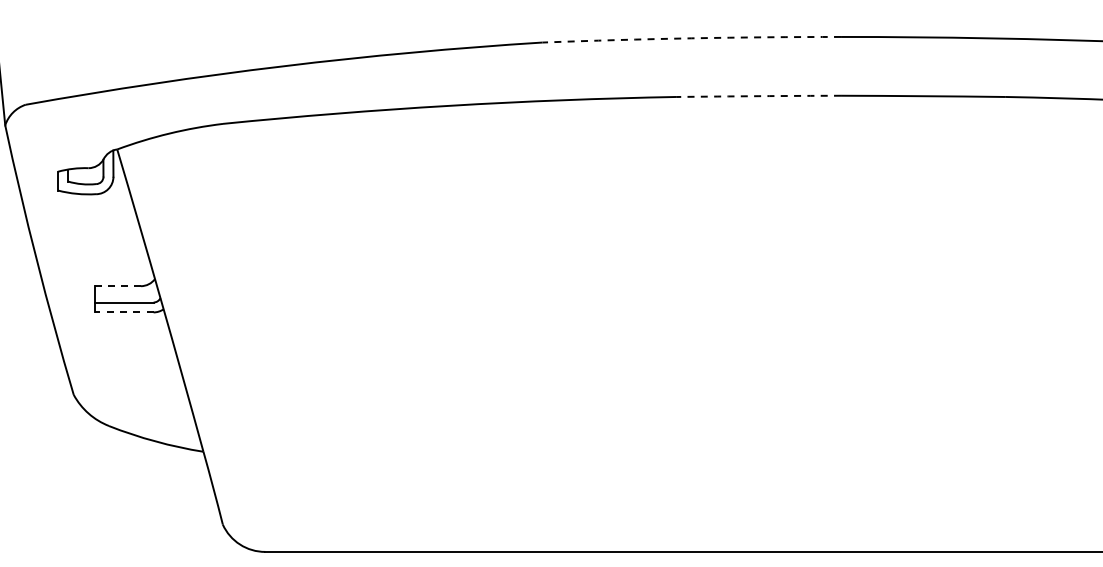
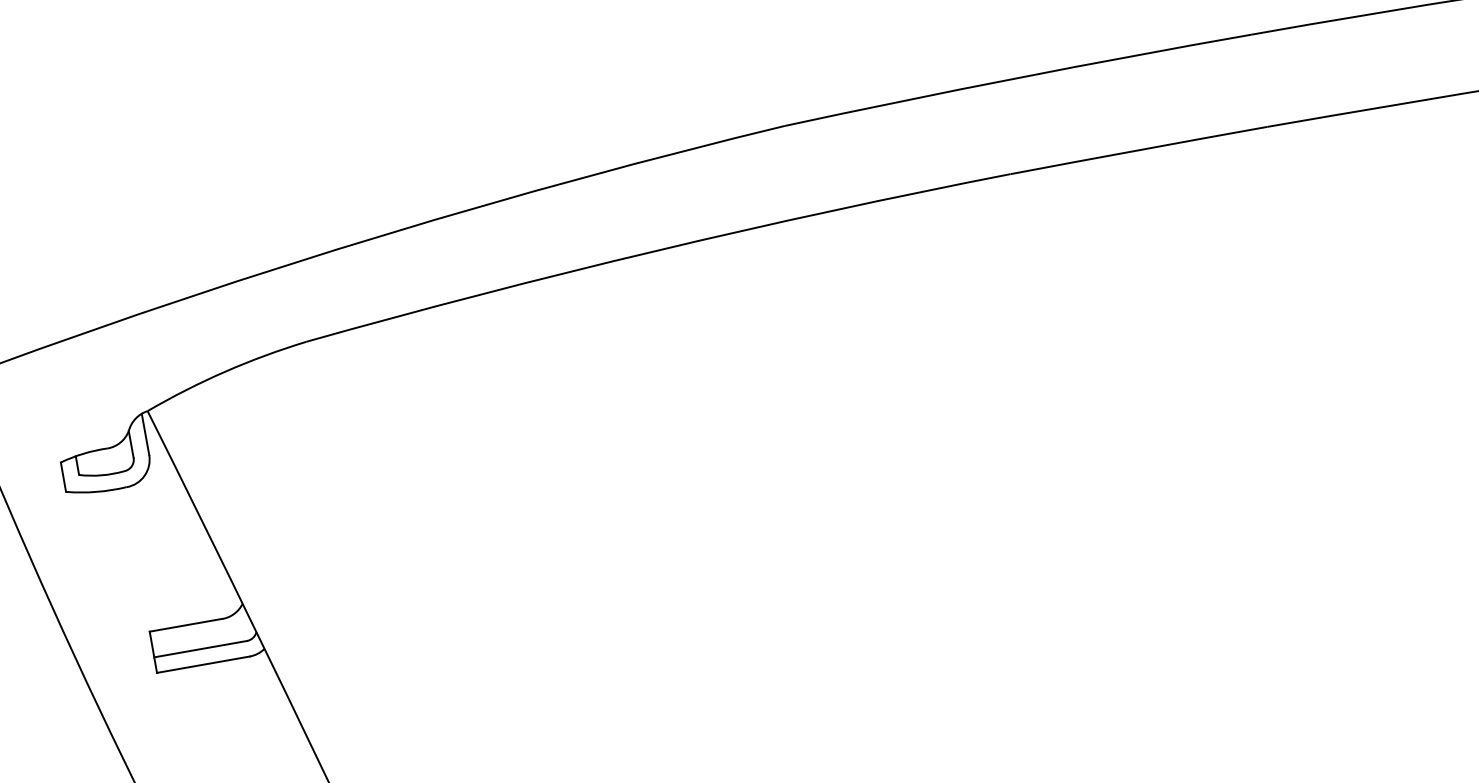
arc: (691, 38) -> (1017, 78), dashed -> solid
arc: (758, 96) -> (1138, 150), dashed -> solid
line: (118, 286) -> (187, 625), dashed -> solid
line: (124, 312) -> (204, 664), dashed -> solid

